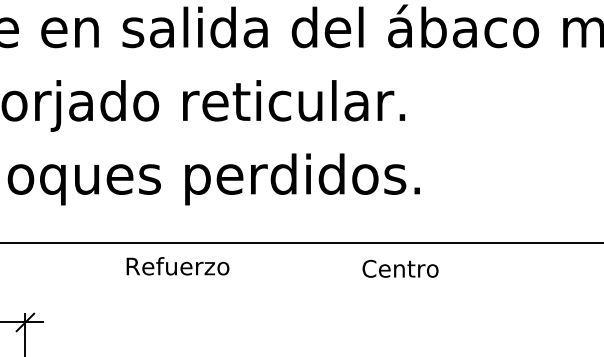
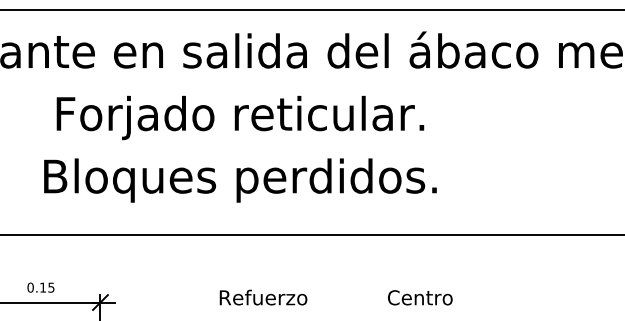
text: (177, 266) -> (263, 297), moved
text: (400, 268) -> (420, 297), moved

